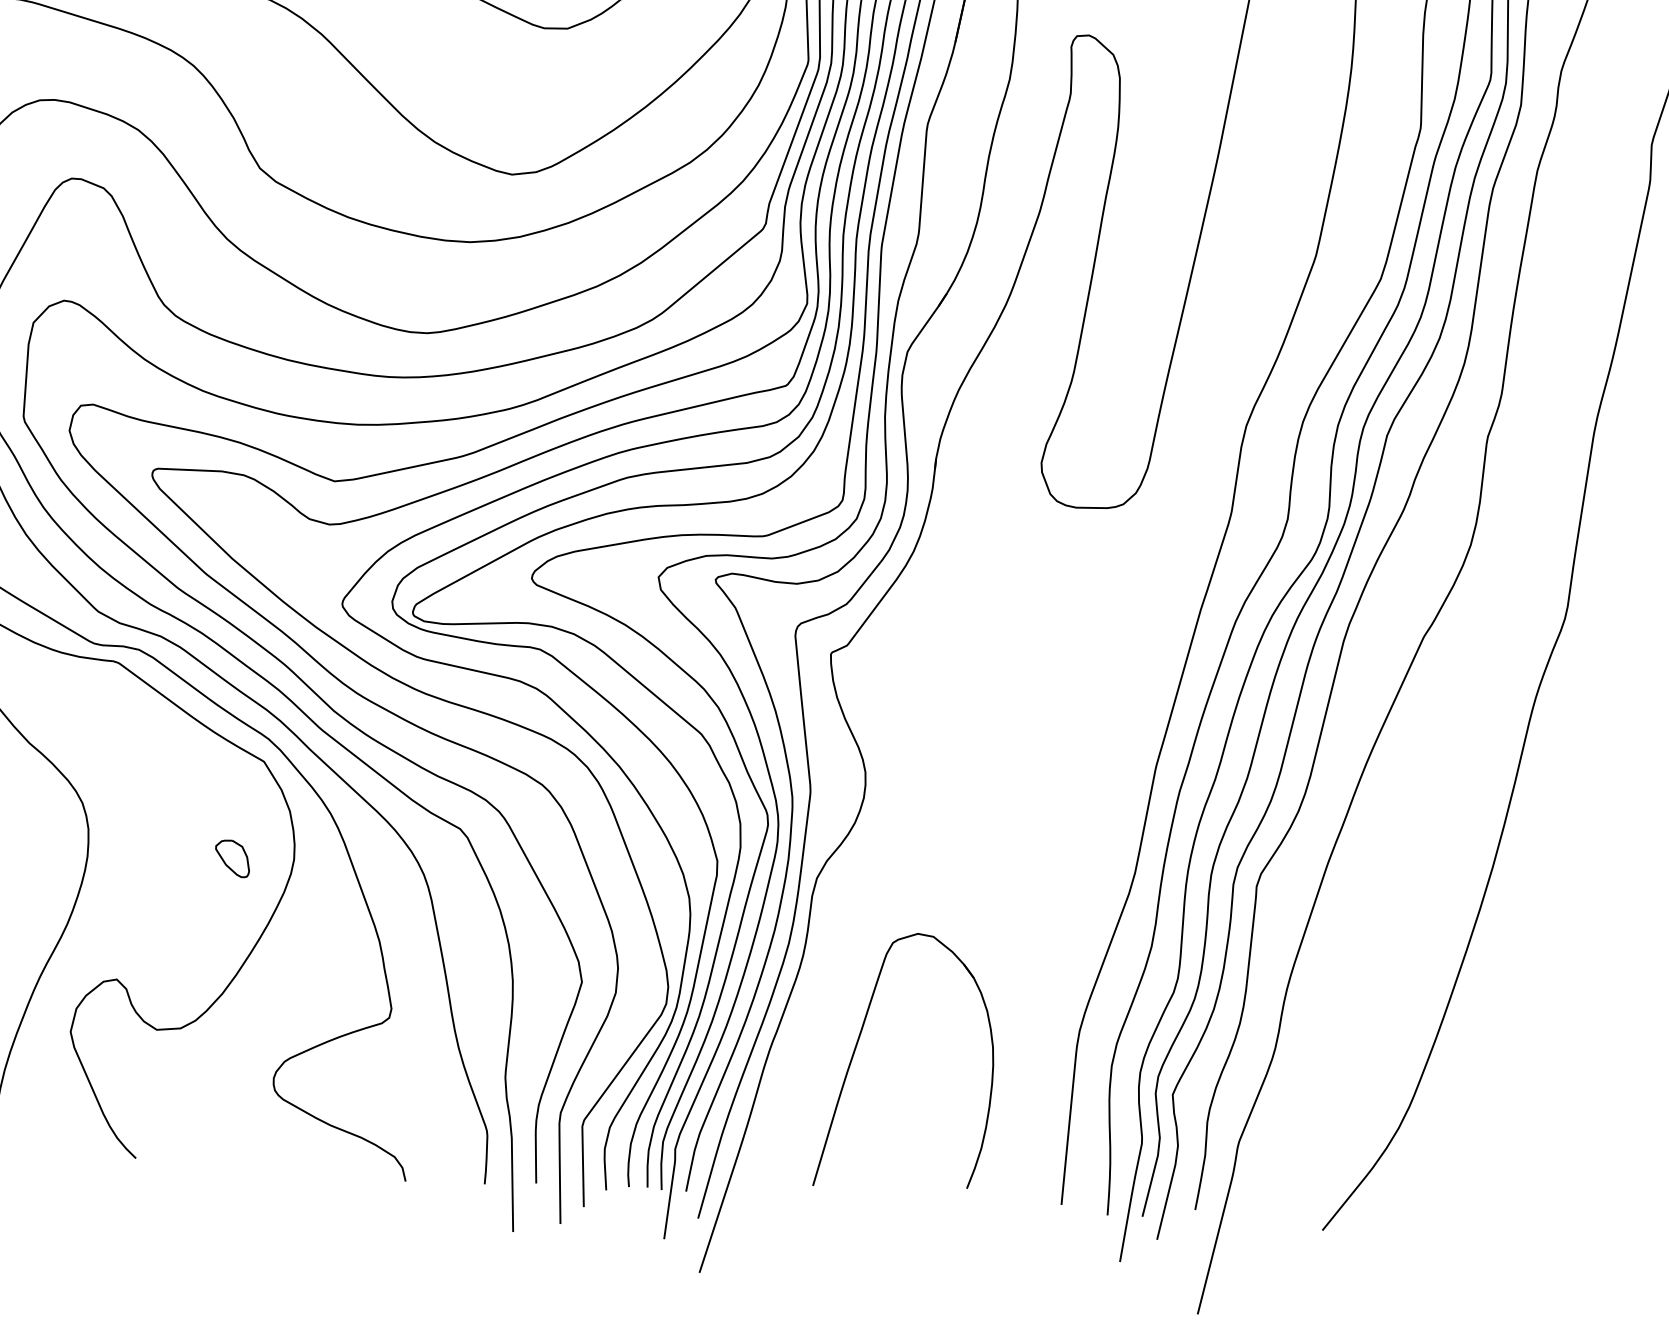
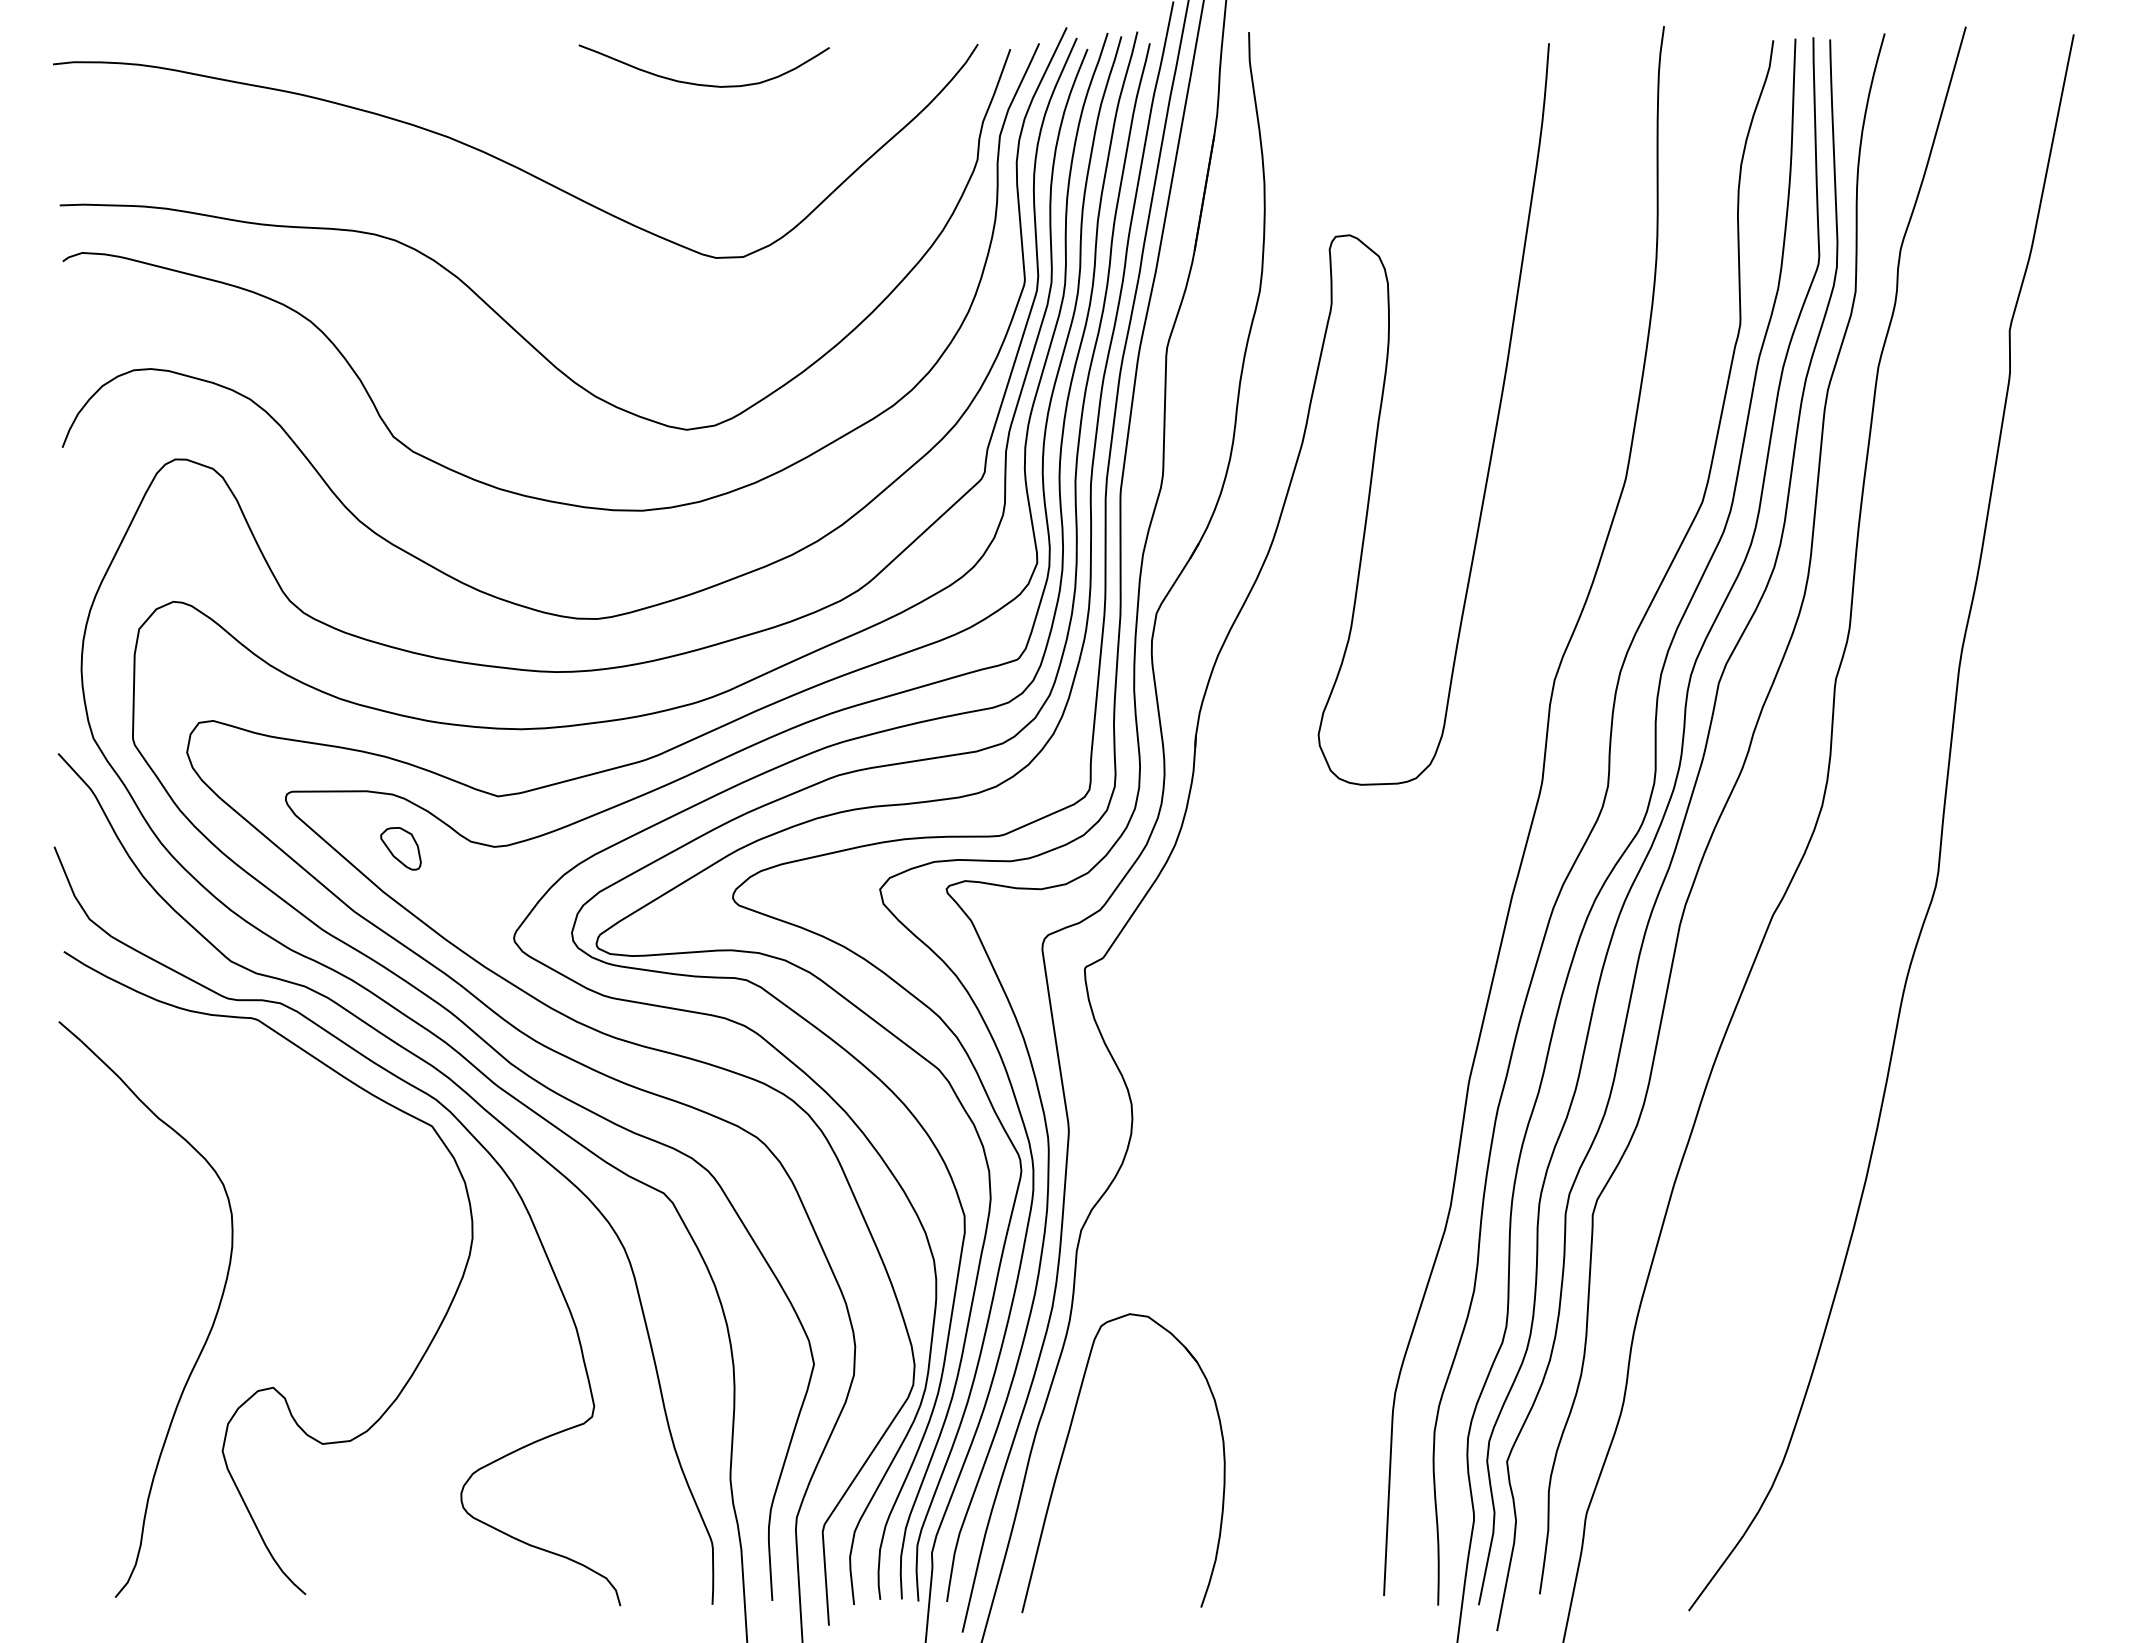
part: (232, 858) -> (400, 848), moved
part: (857, 1046) -> (1065, 1448), moved

